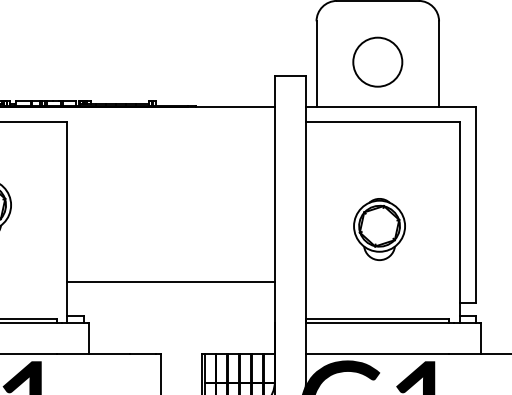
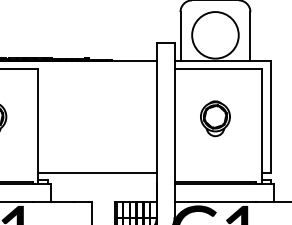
circle: (377, 62) -> (215, 35), size x1.67
part: (379, 229) -> (215, 118), moved
line: (170, 281) -> (97, 172), moved

